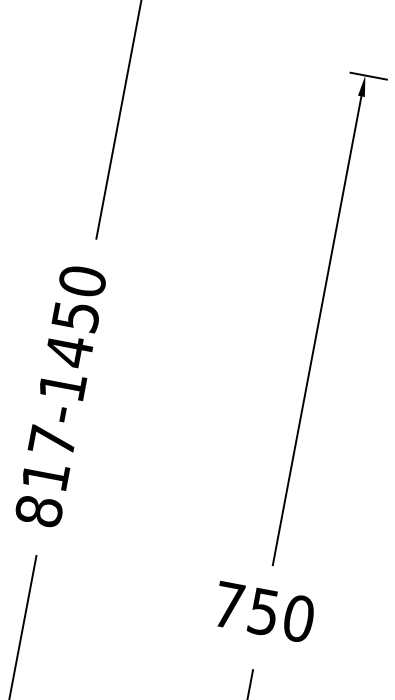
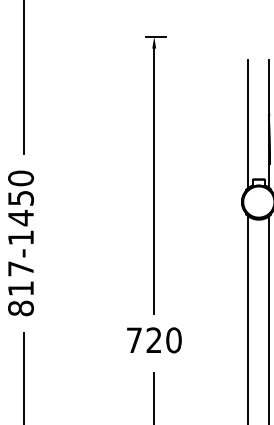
text: (262, 612) -> (153, 340), 750 -> 720

